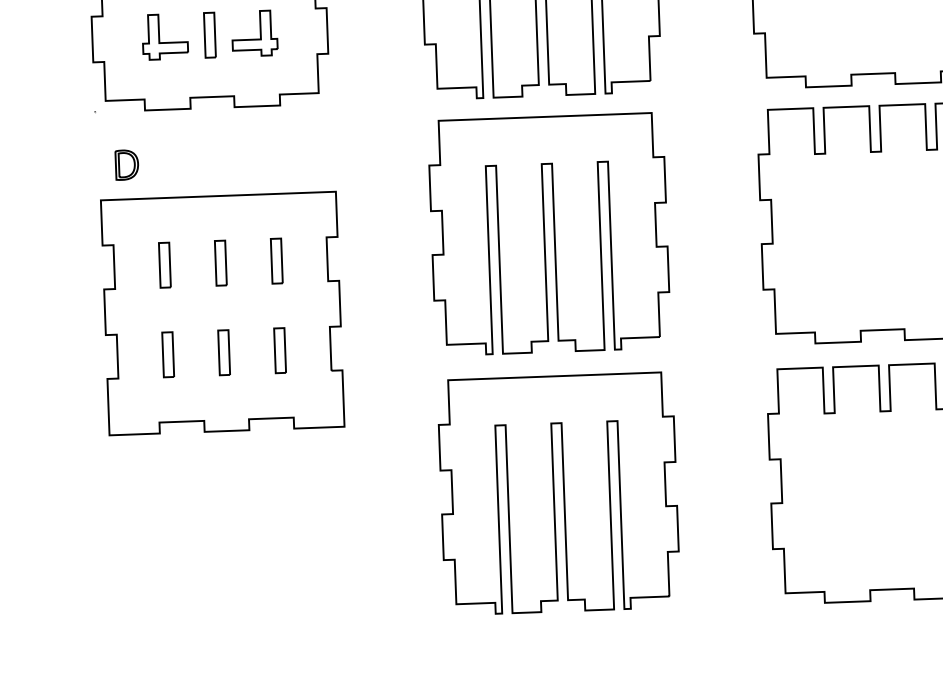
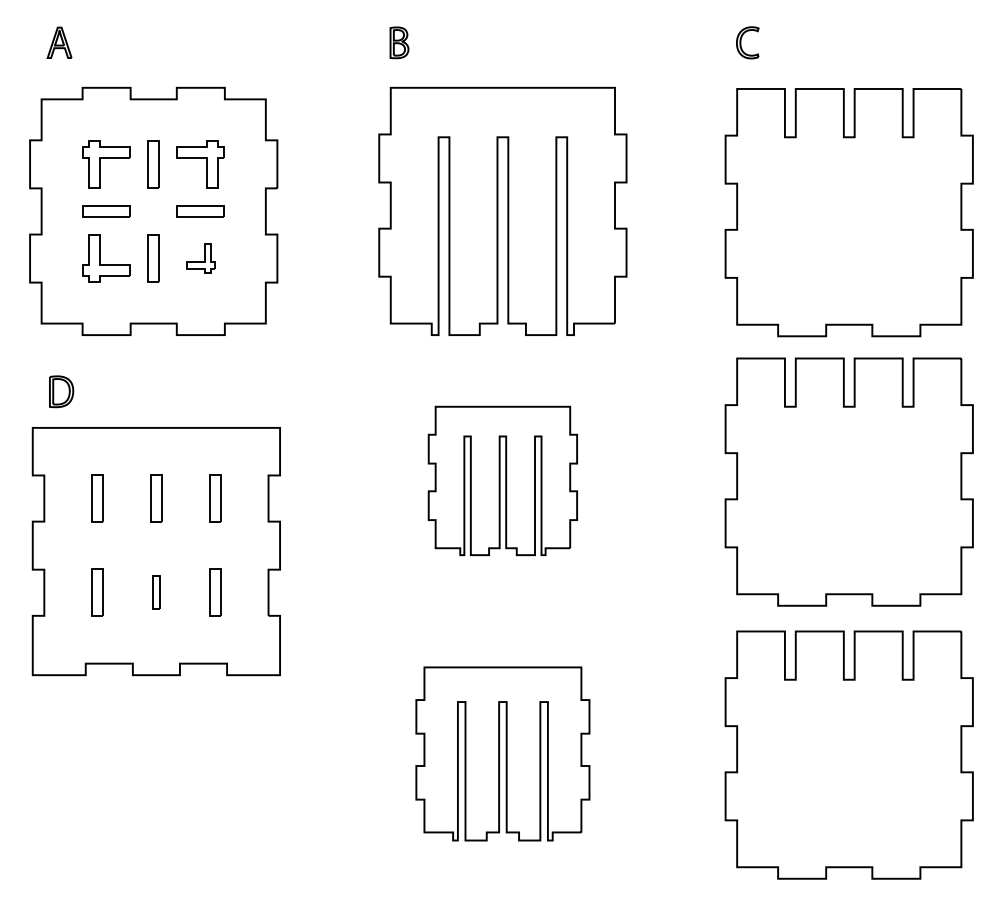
part: (254, 33) -> (200, 258), size x0.6
part: (549, 233) -> (502, 480), size x0.6
part: (224, 352) -> (156, 592), size x0.7
part: (558, 493) -> (502, 753), size x0.7

